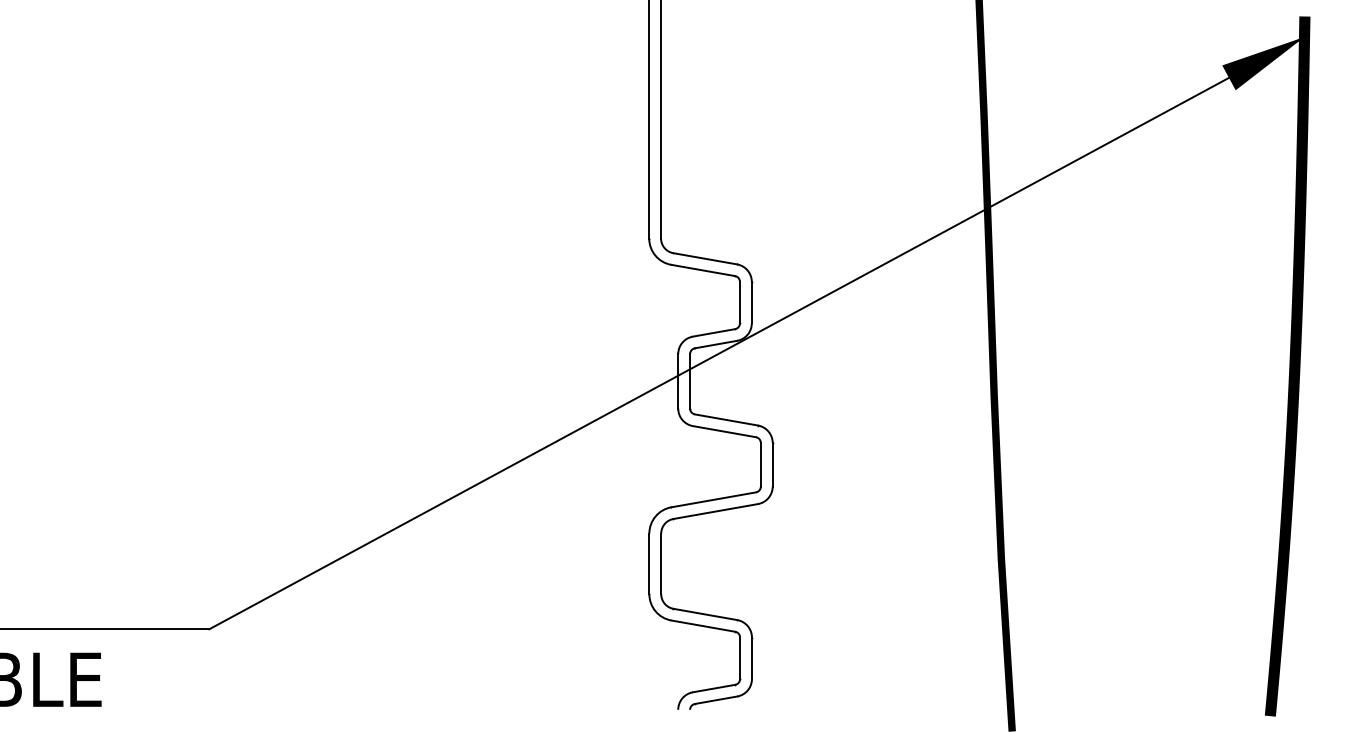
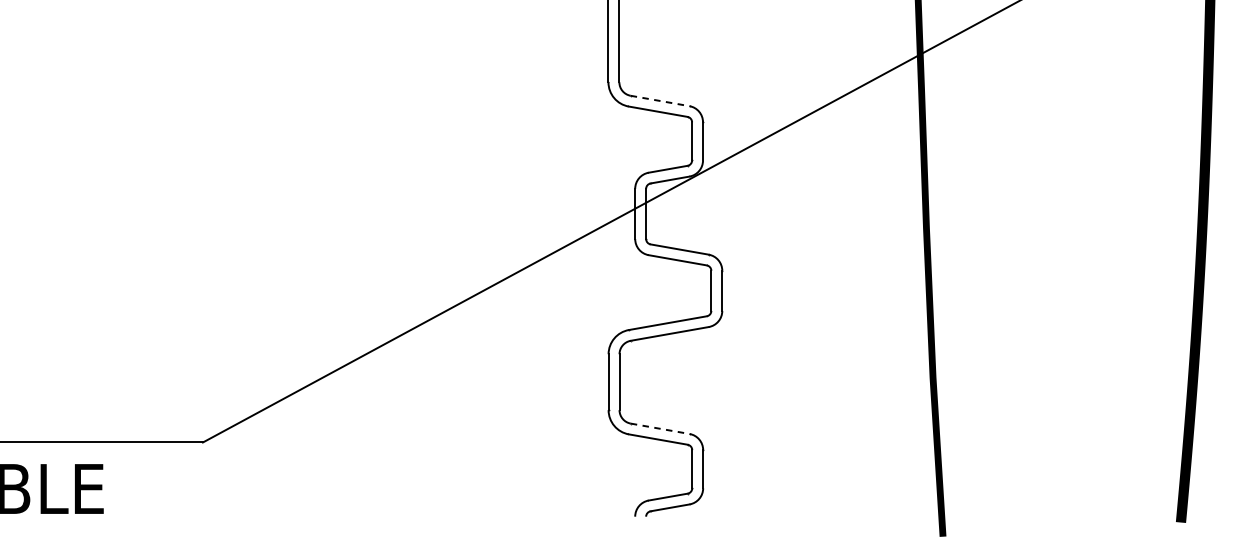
line: (705, 258) -> (660, 100), solid -> dashed
line: (705, 614) -> (660, 428), solid -> dashed

